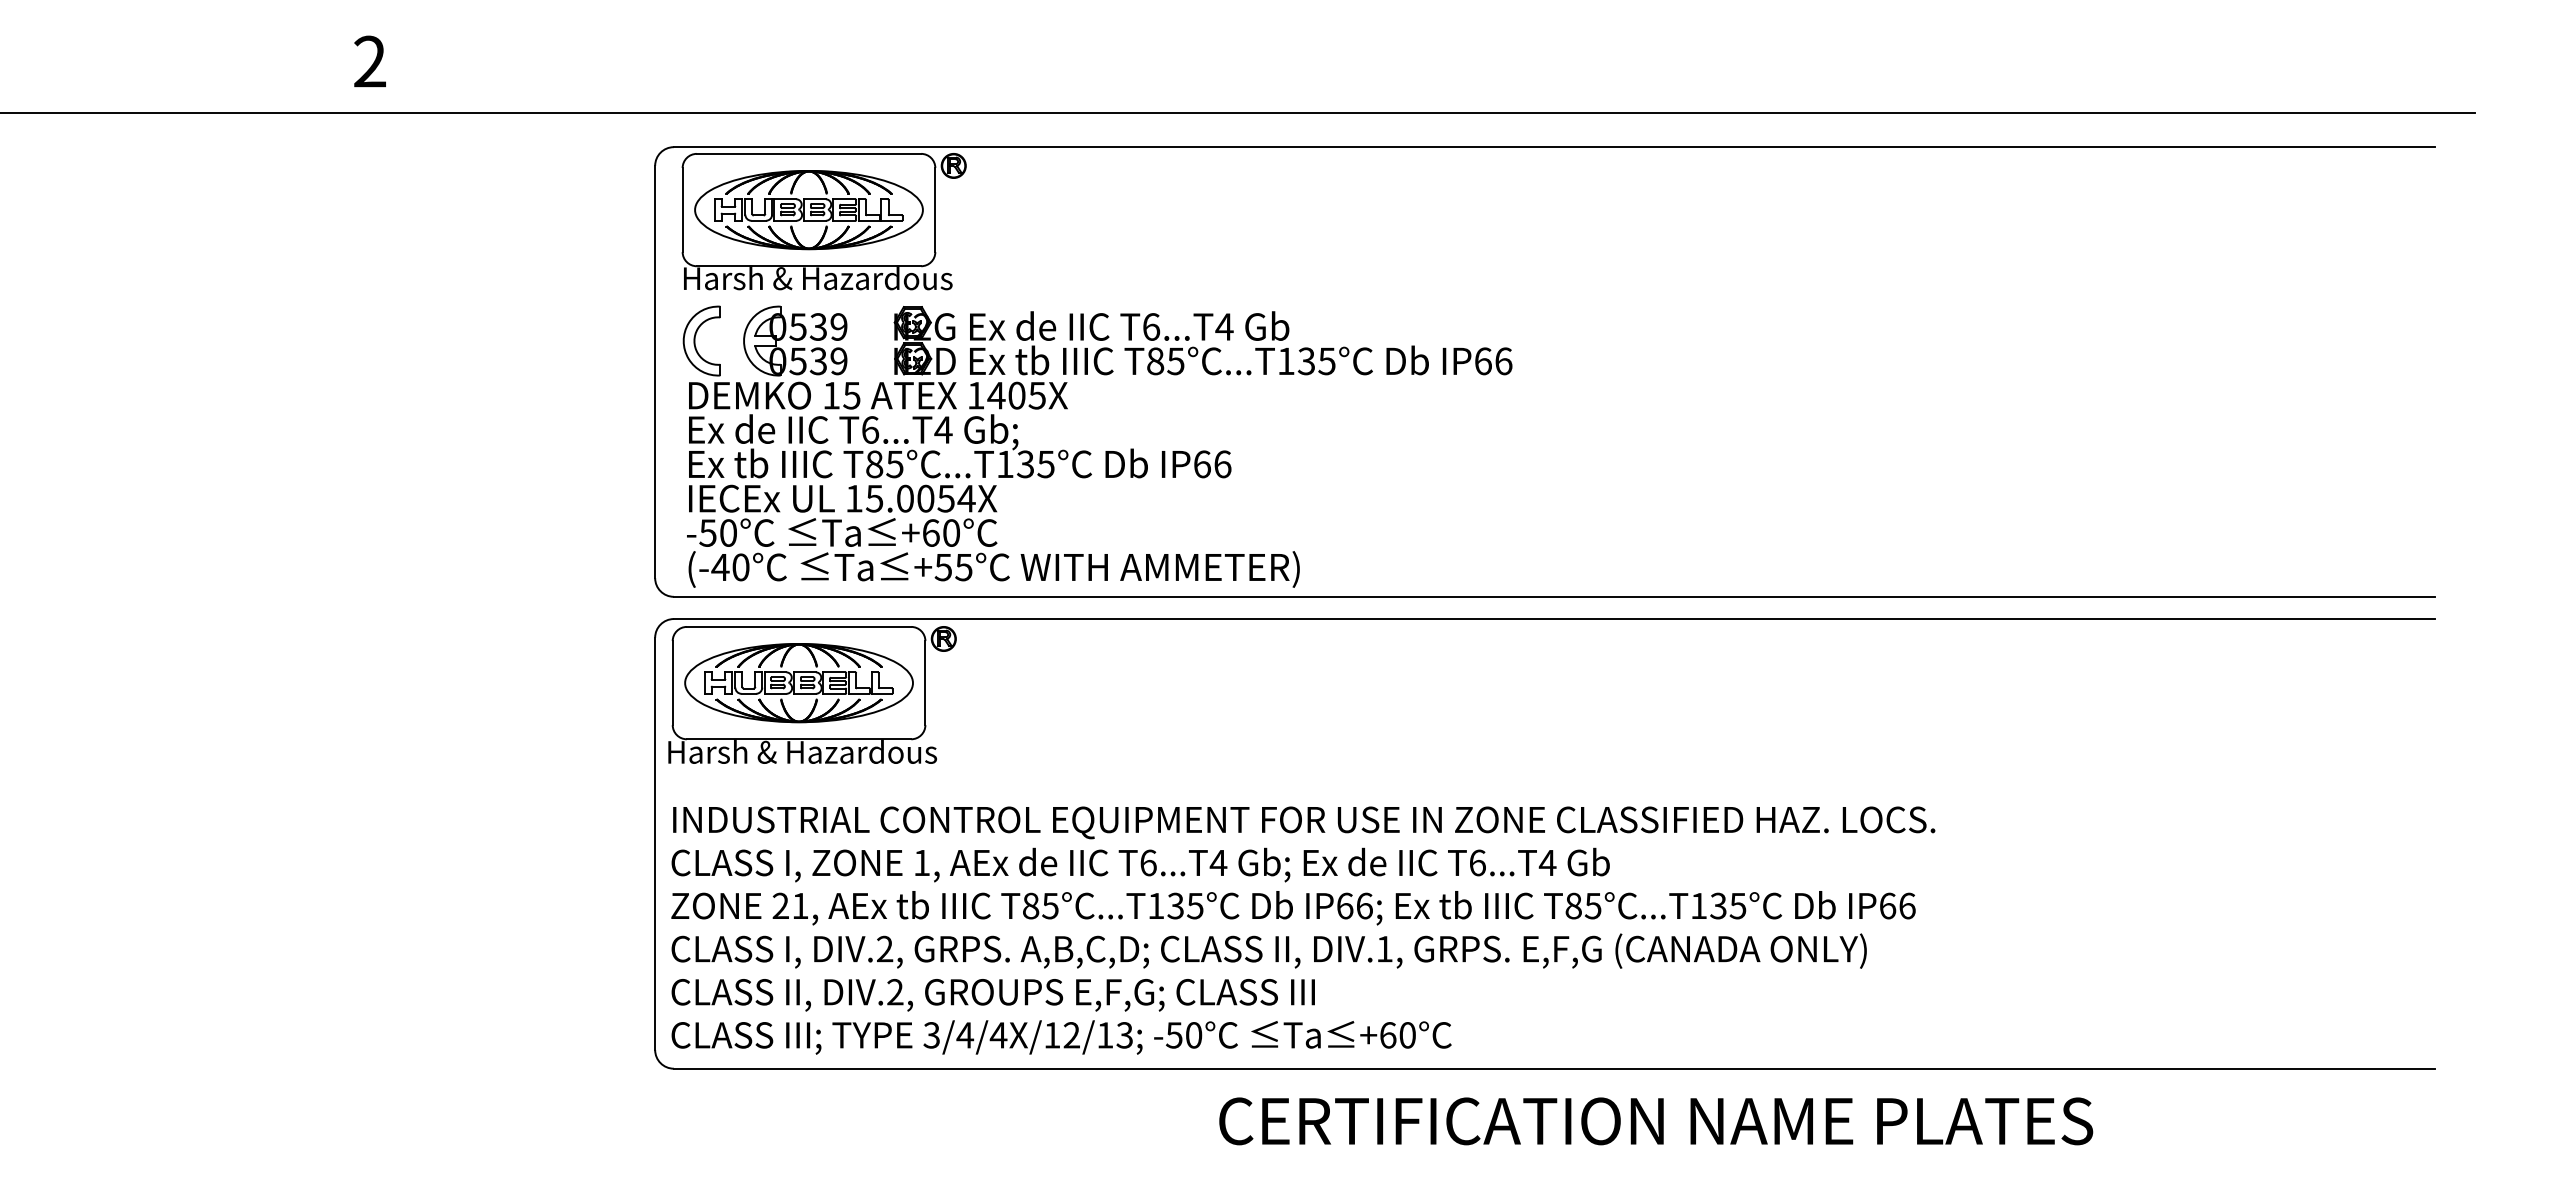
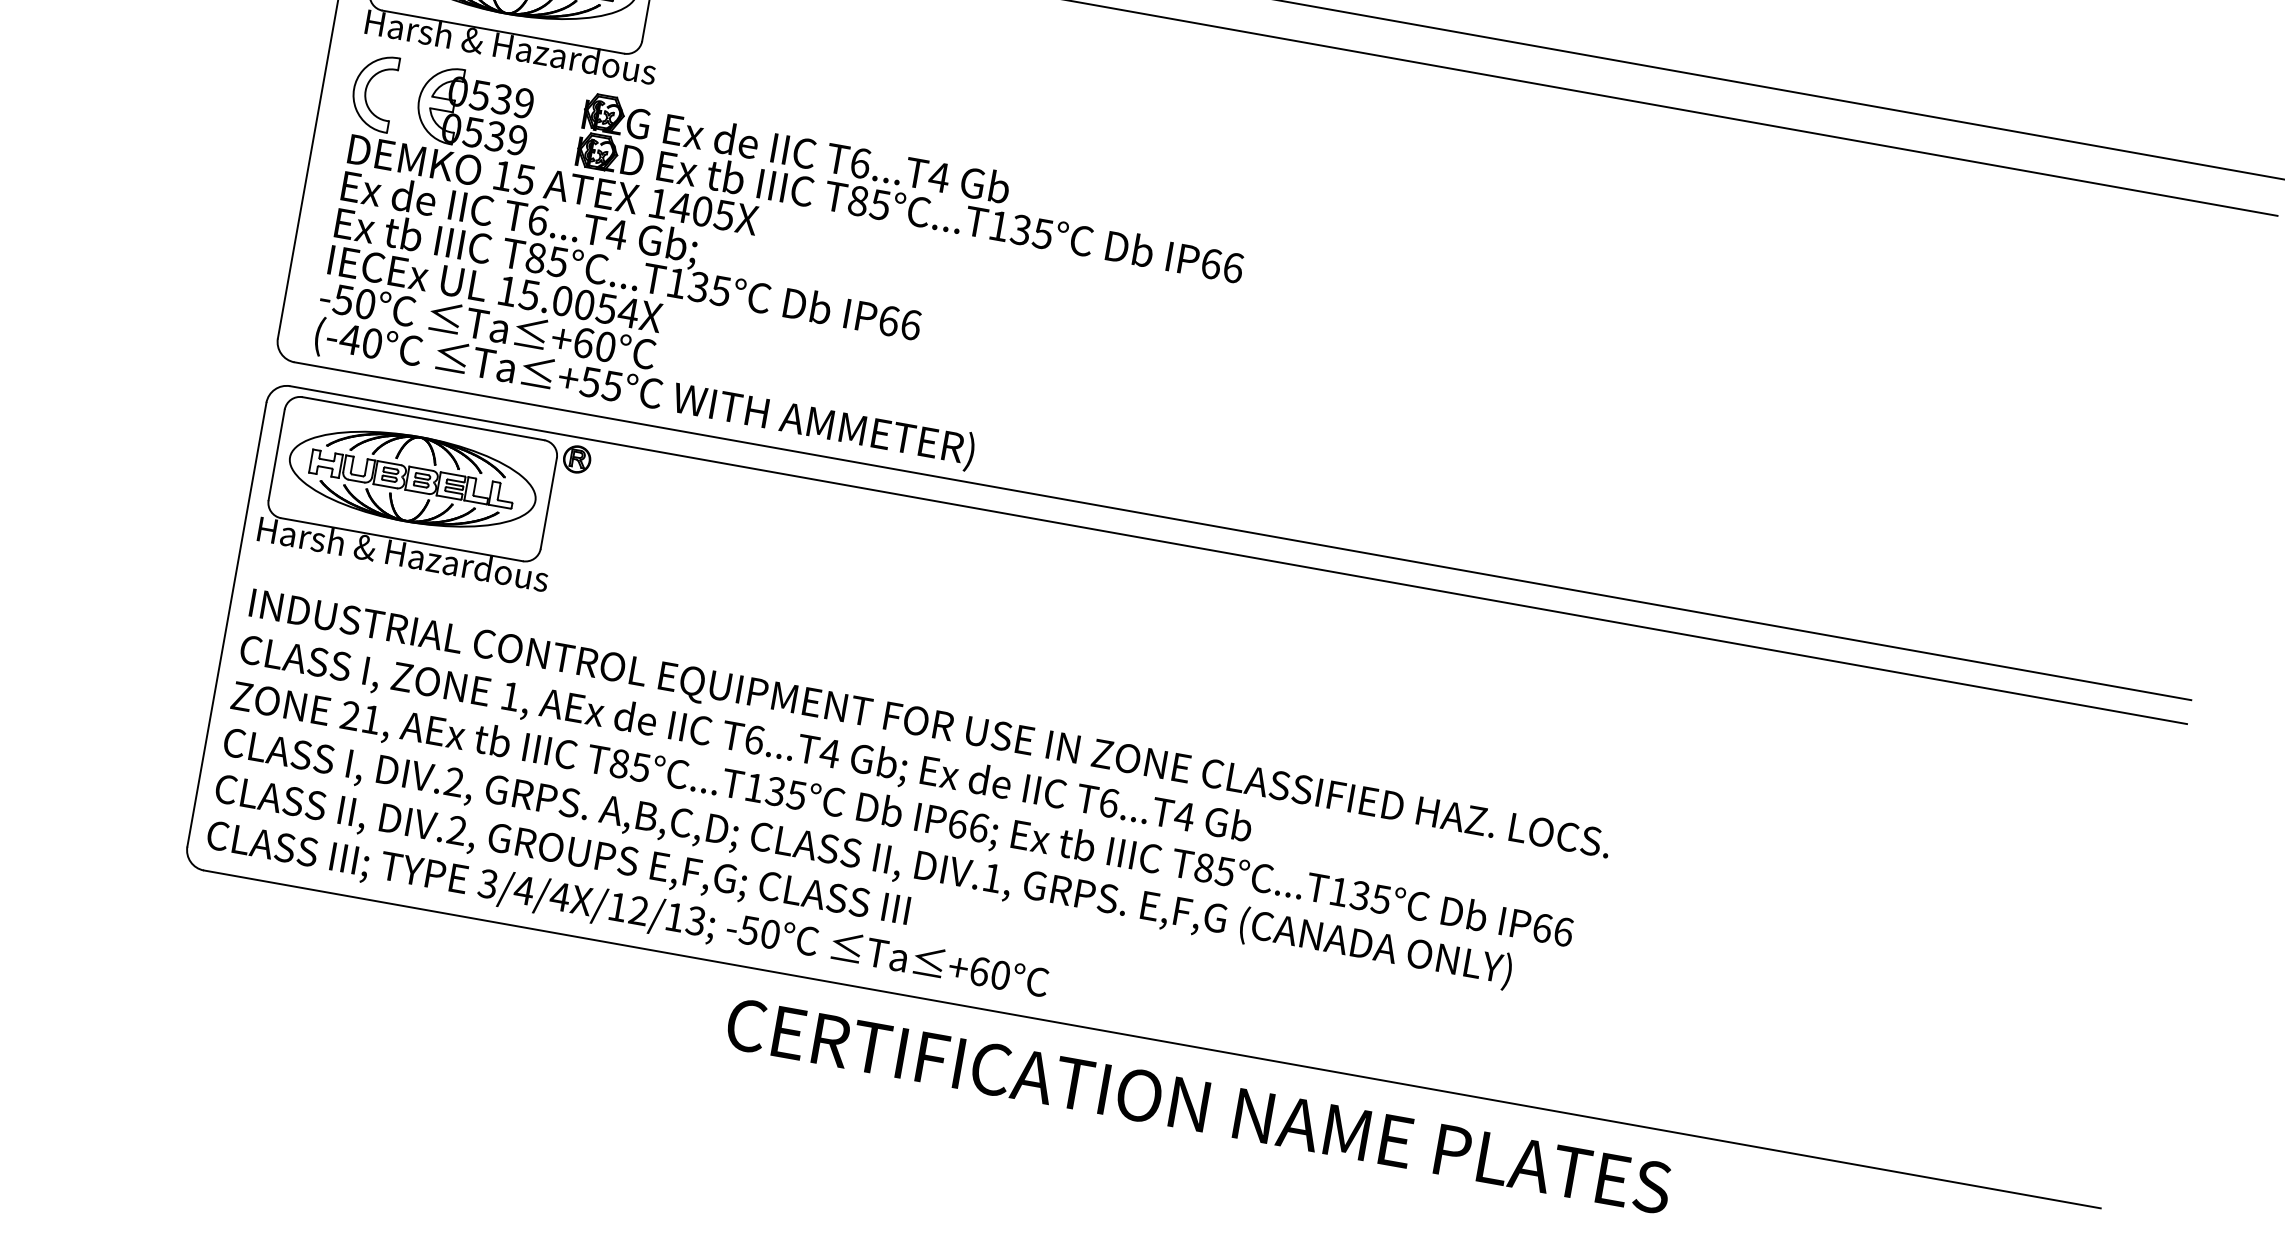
text: (1656, 1121) -> (1199, 1106), moved

